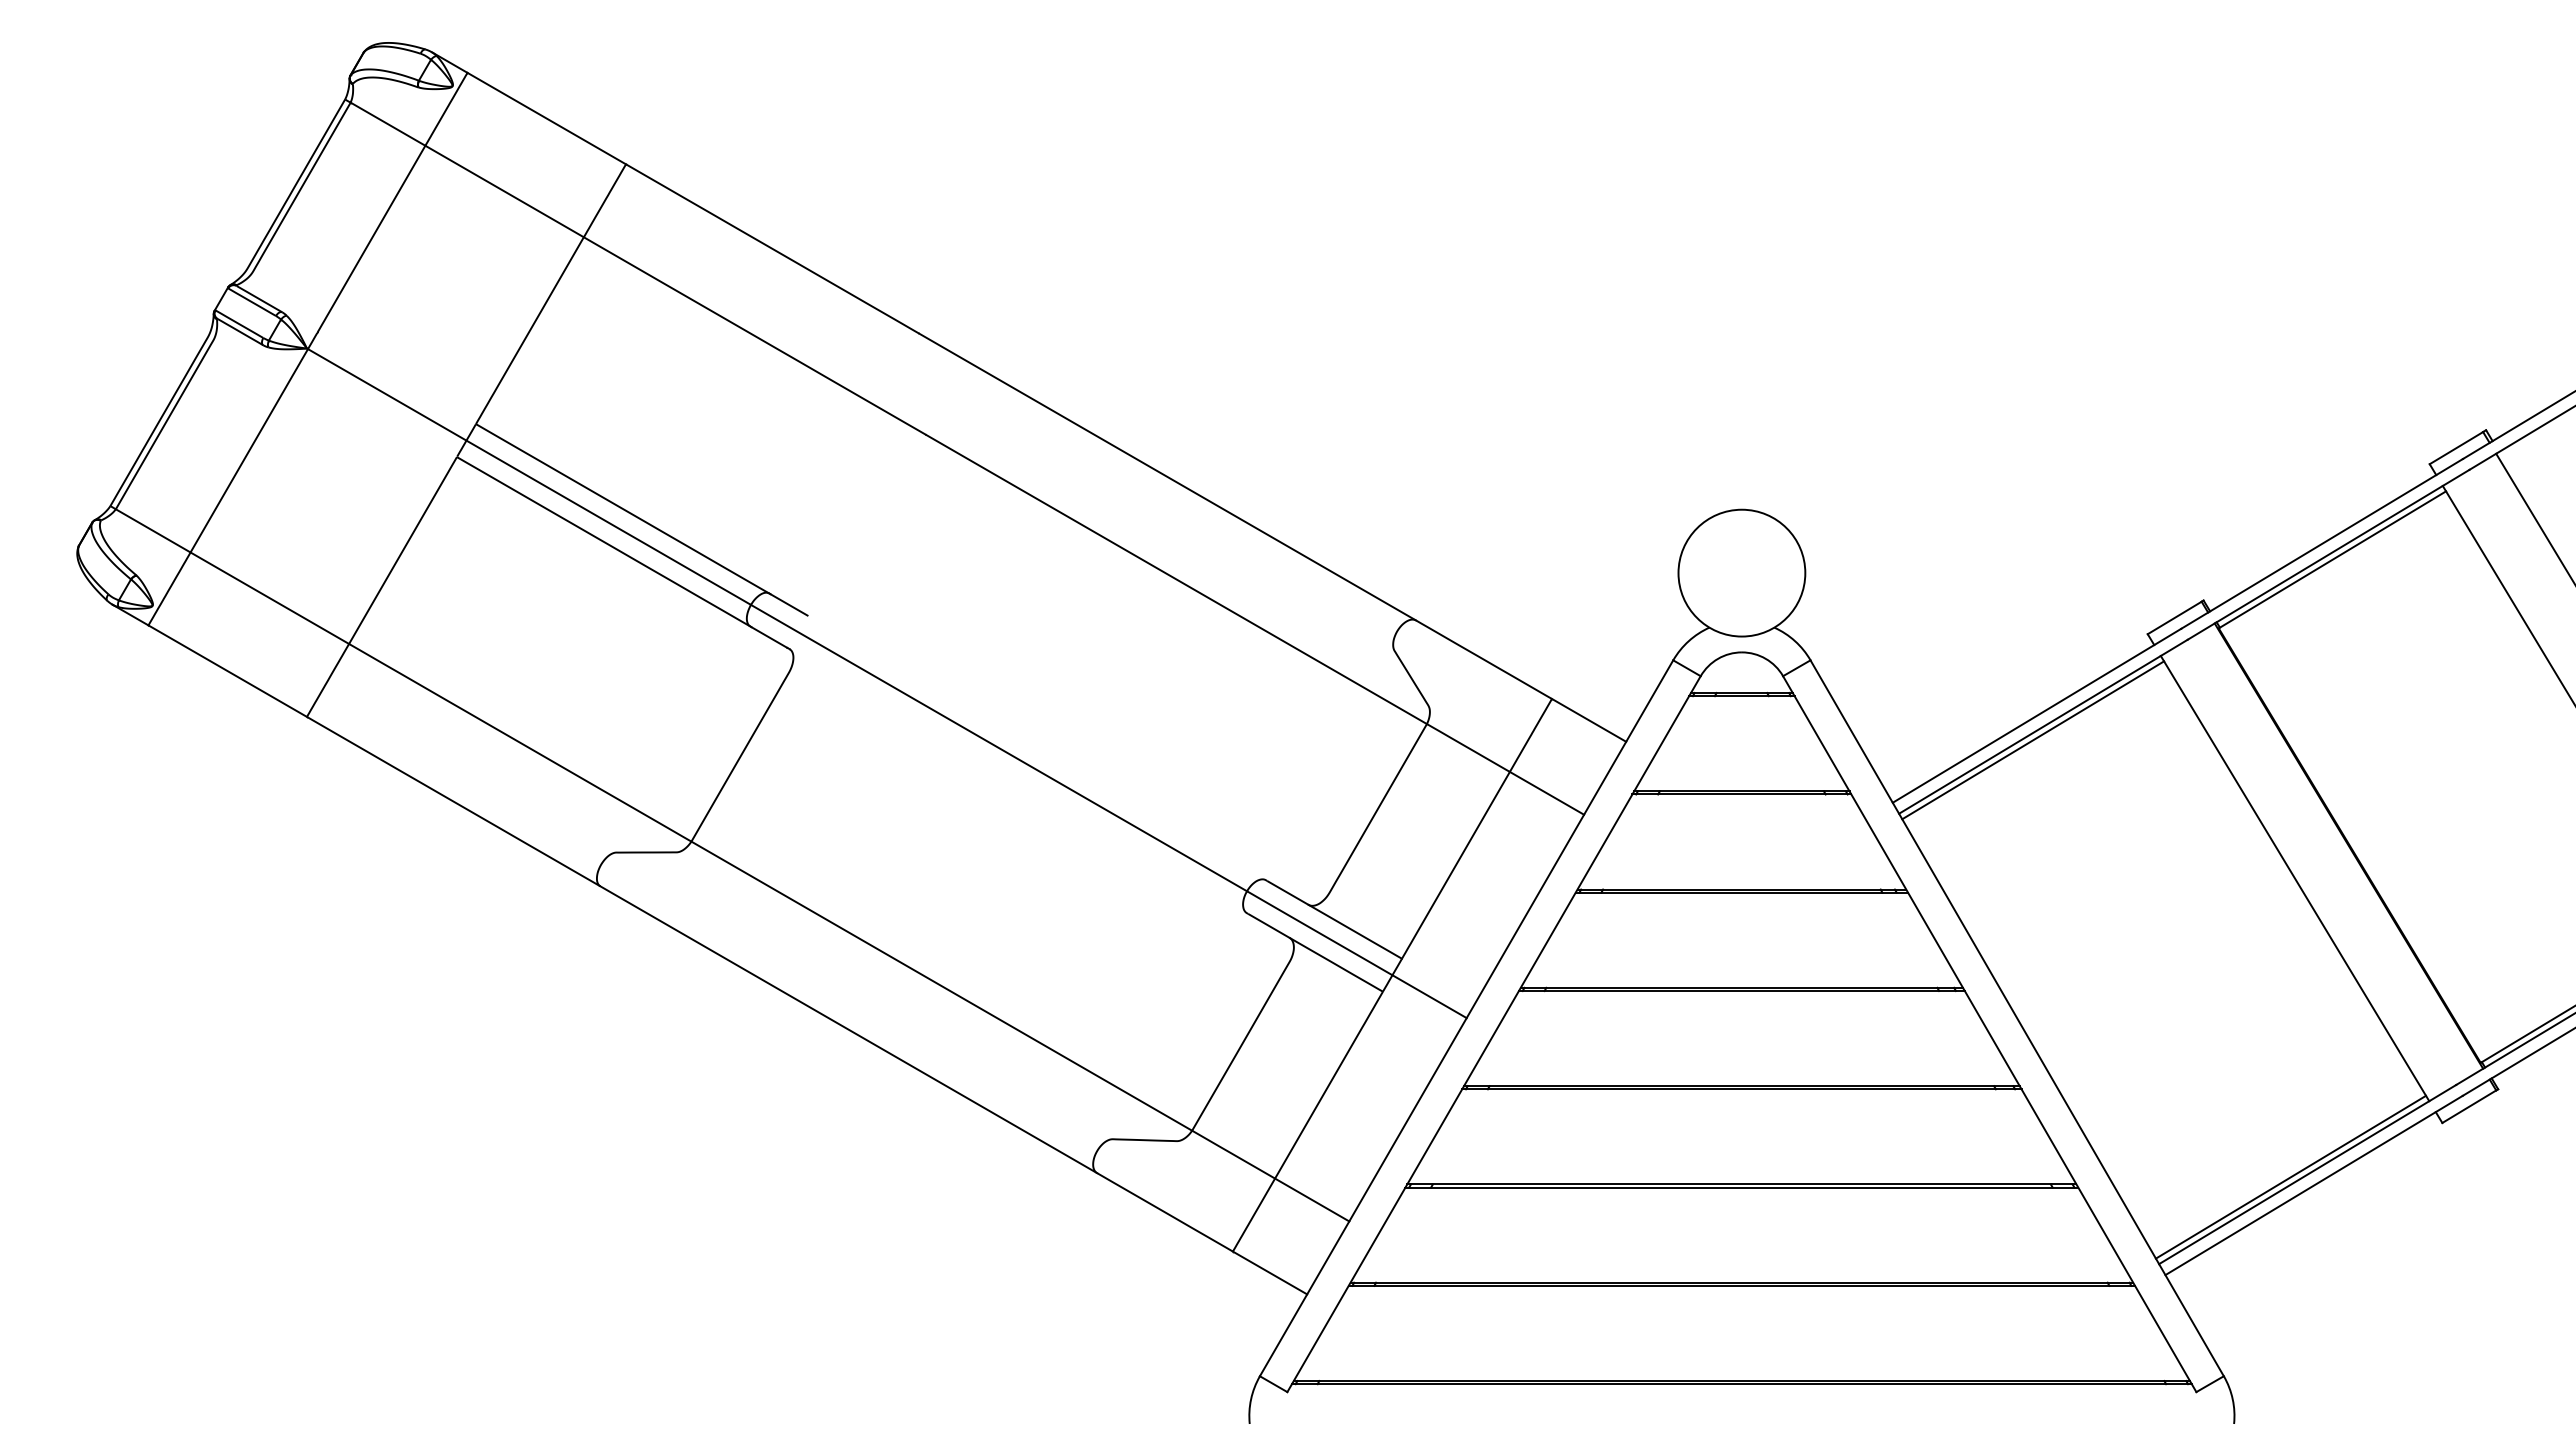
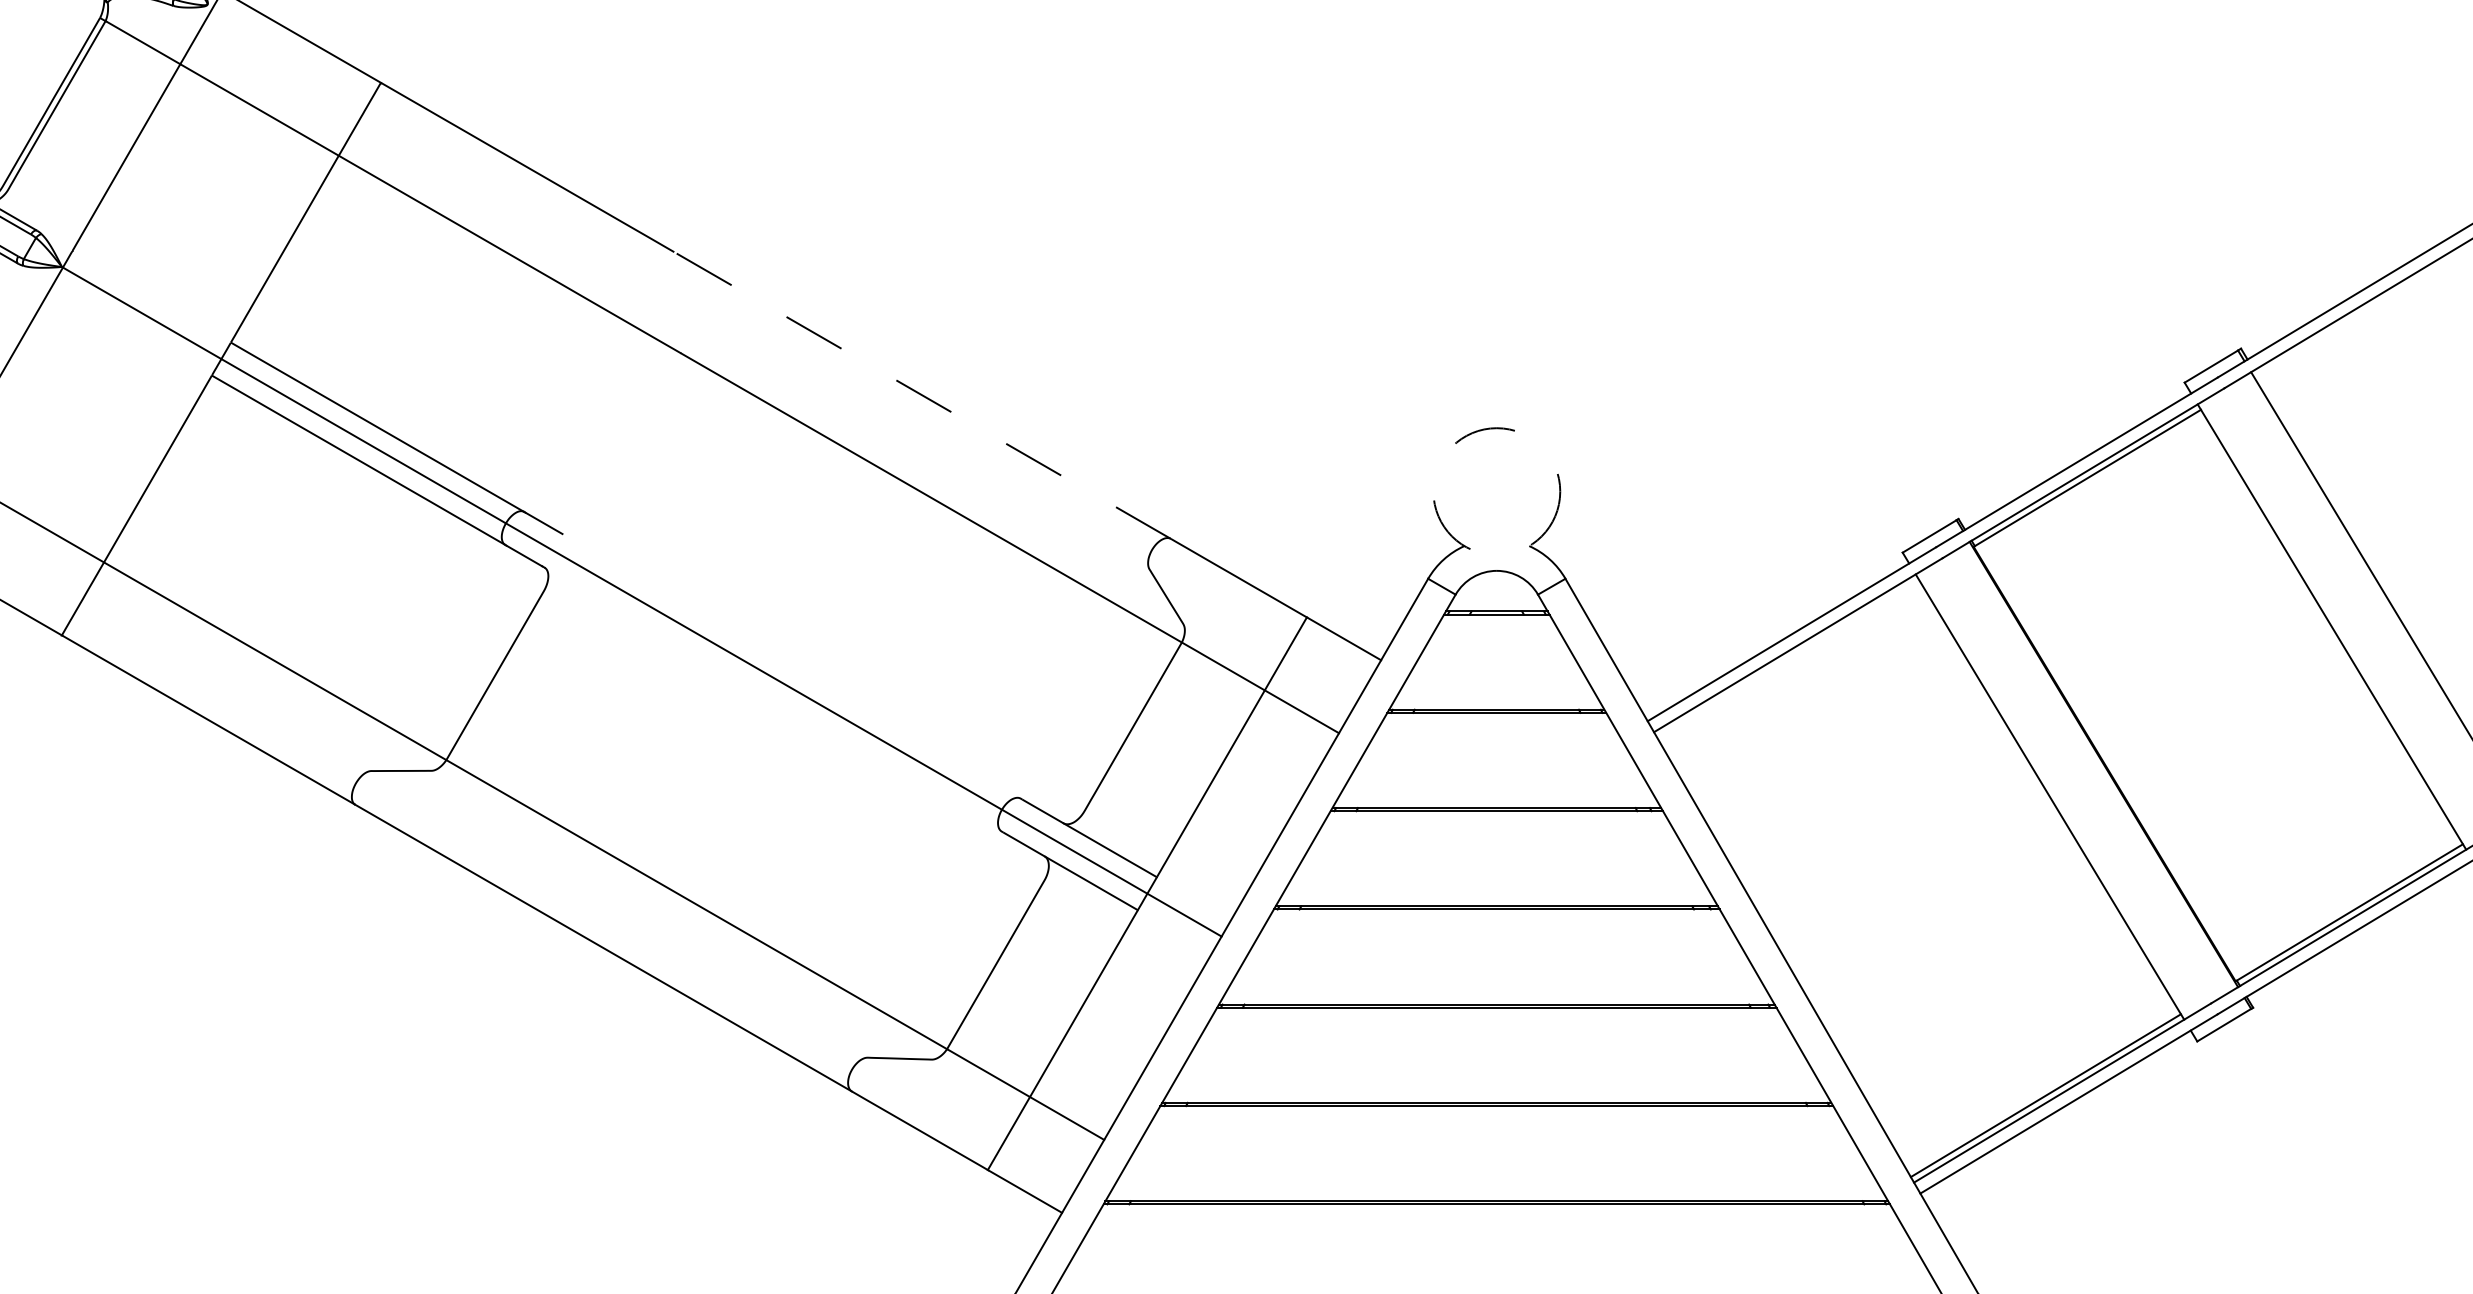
line: (1167, 477) -> (922, 395), solid -> dashed
circle: (1741, 572) -> (1496, 490), solid -> dashed
line: (2033, 740) -> (1788, 658), removed

